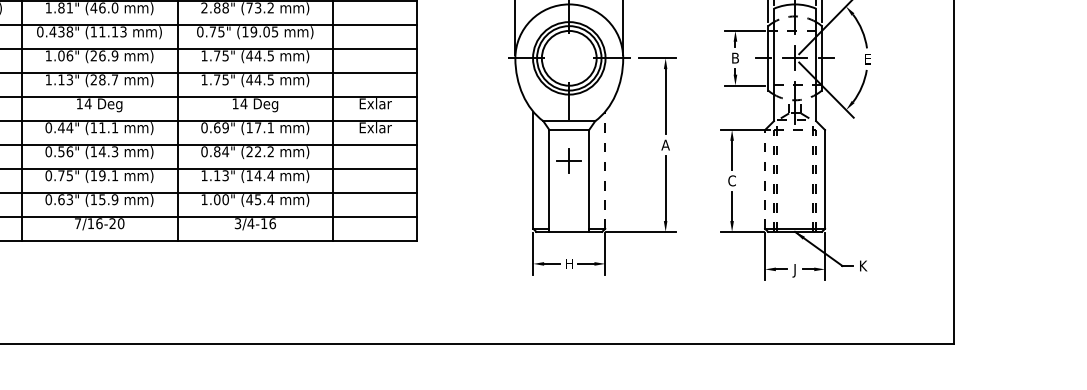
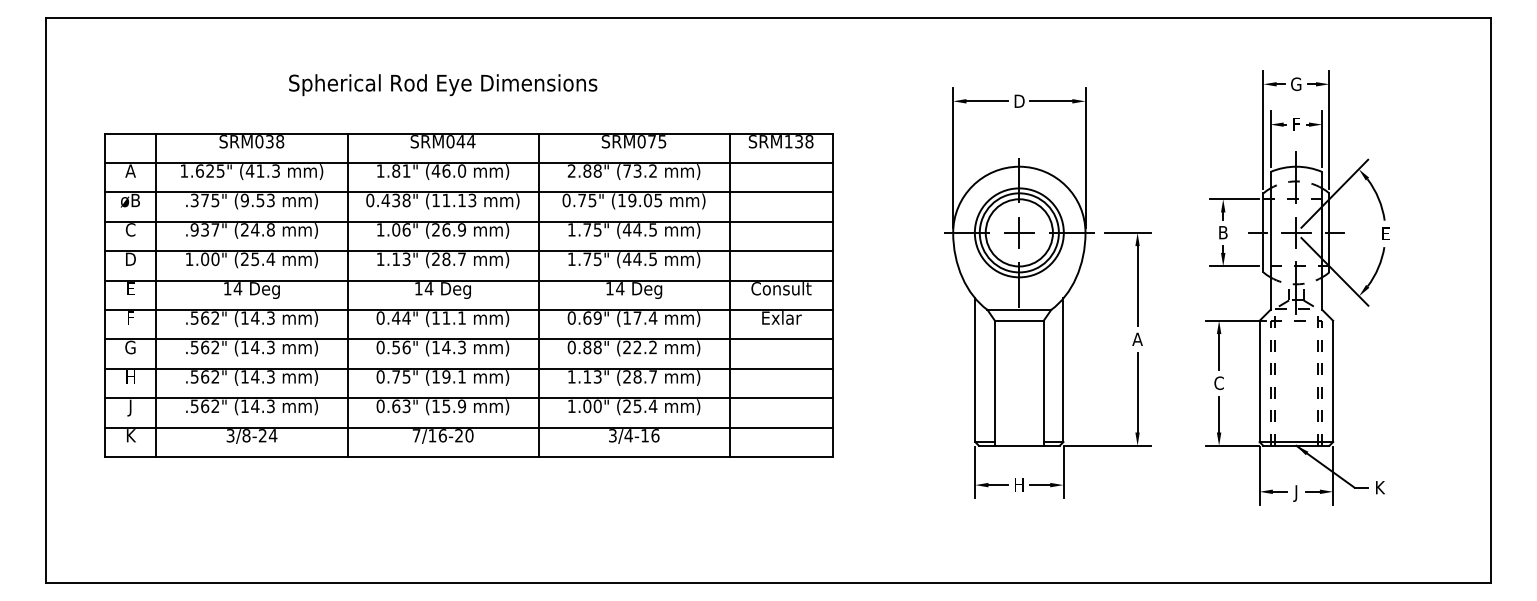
text: (375, 103) -> (781, 288), Exlar -> Consult
text: (270, 127) -> (652, 317), (17.1 -> (17.4
text: (225, 151) -> (597, 347), 0.84" -> 0.88"
part: (569, 160) -> (1019, 232), moved
line: (605, 170) -> (1063, 370), dashed -> solid
text: (260, 175) -> (640, 376), (14.4 -> (28.7
line: (765, 179) -> (1259, 381), dashed -> solid
text: (249, 199) -> (626, 405), (45.4 -> (25.4

